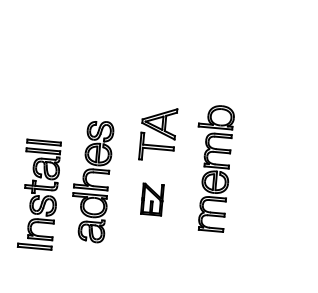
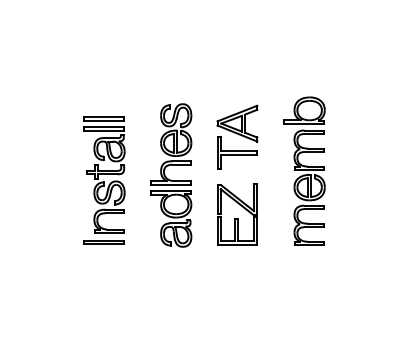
part: (92, 181) -> (171, 175), moved
part: (39, 194) -> (104, 180), moved
part: (152, 199) -> (237, 214), size x1.67

